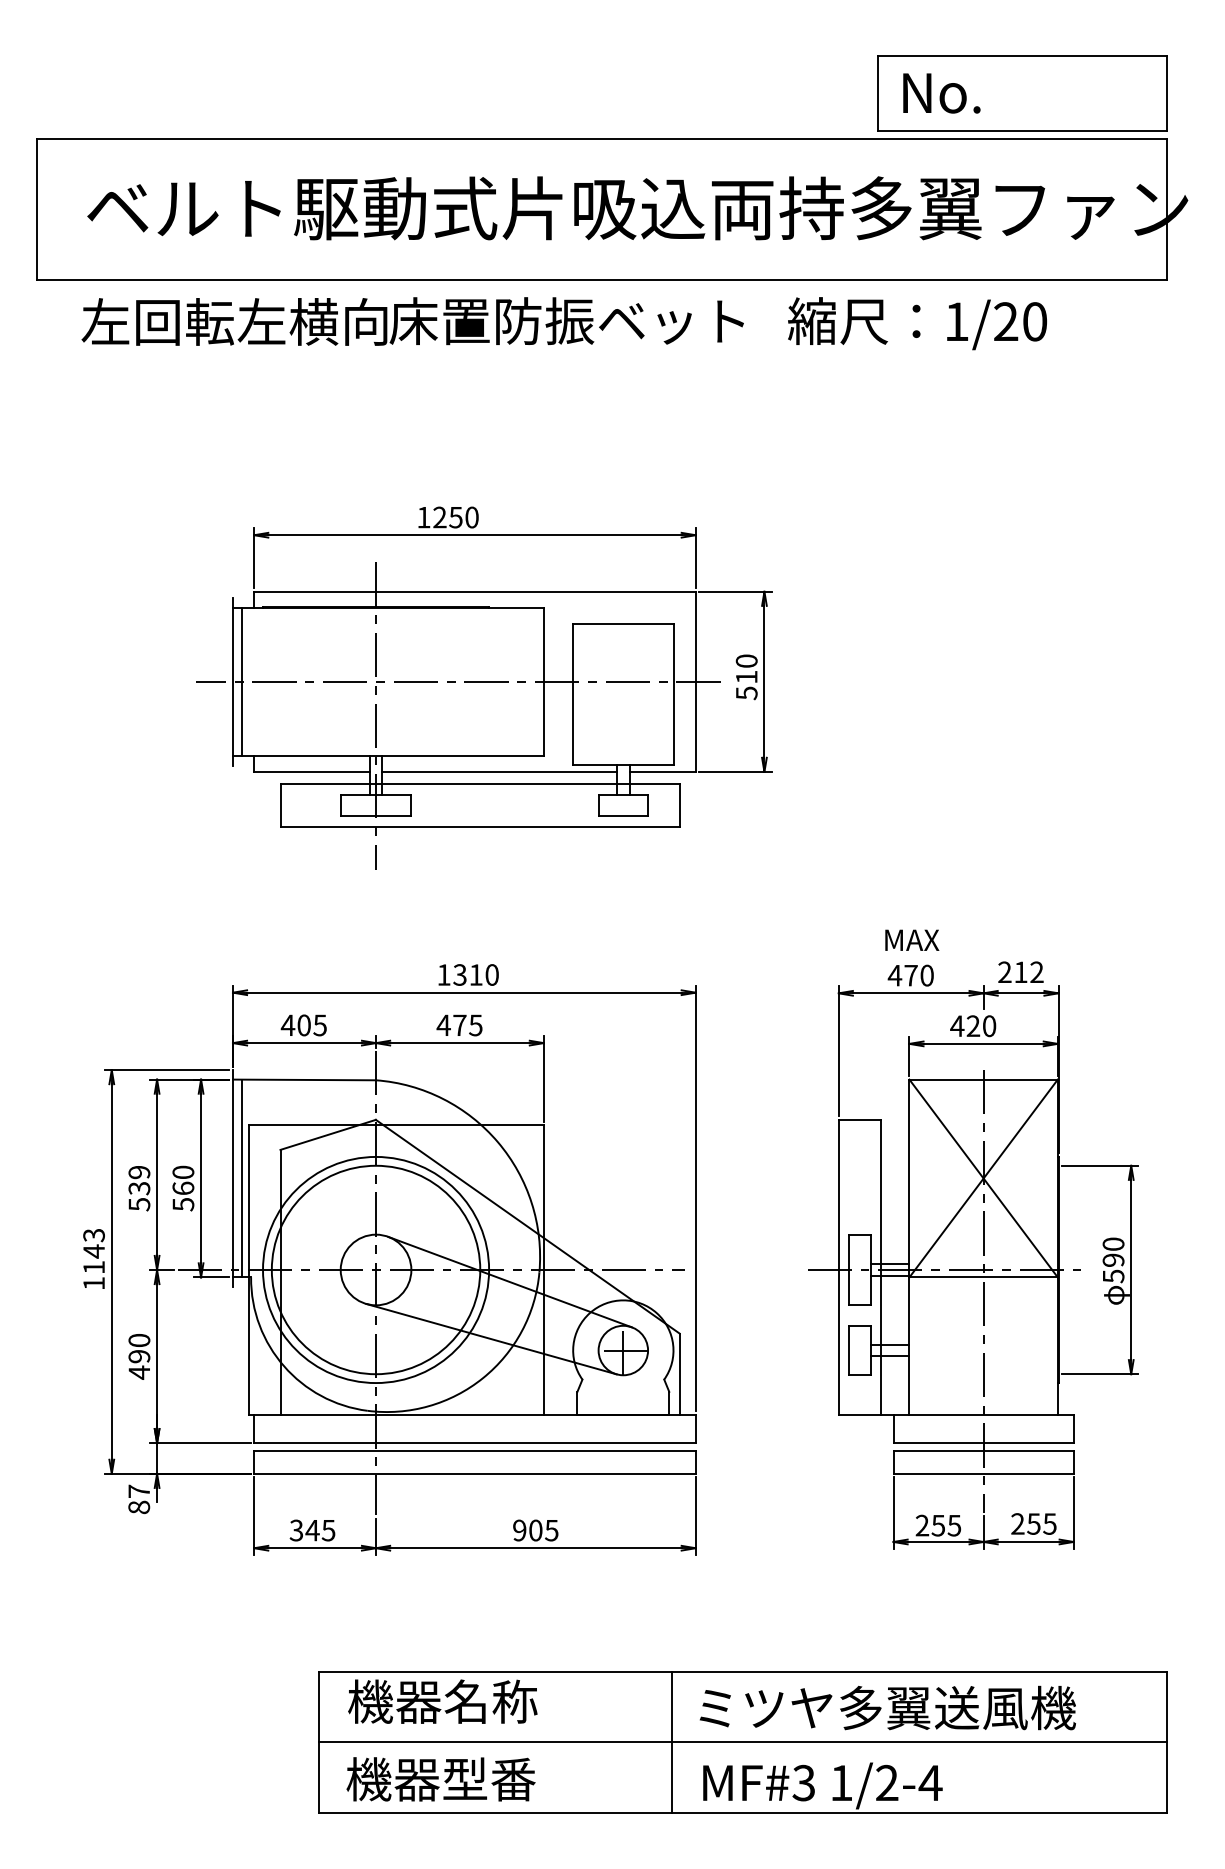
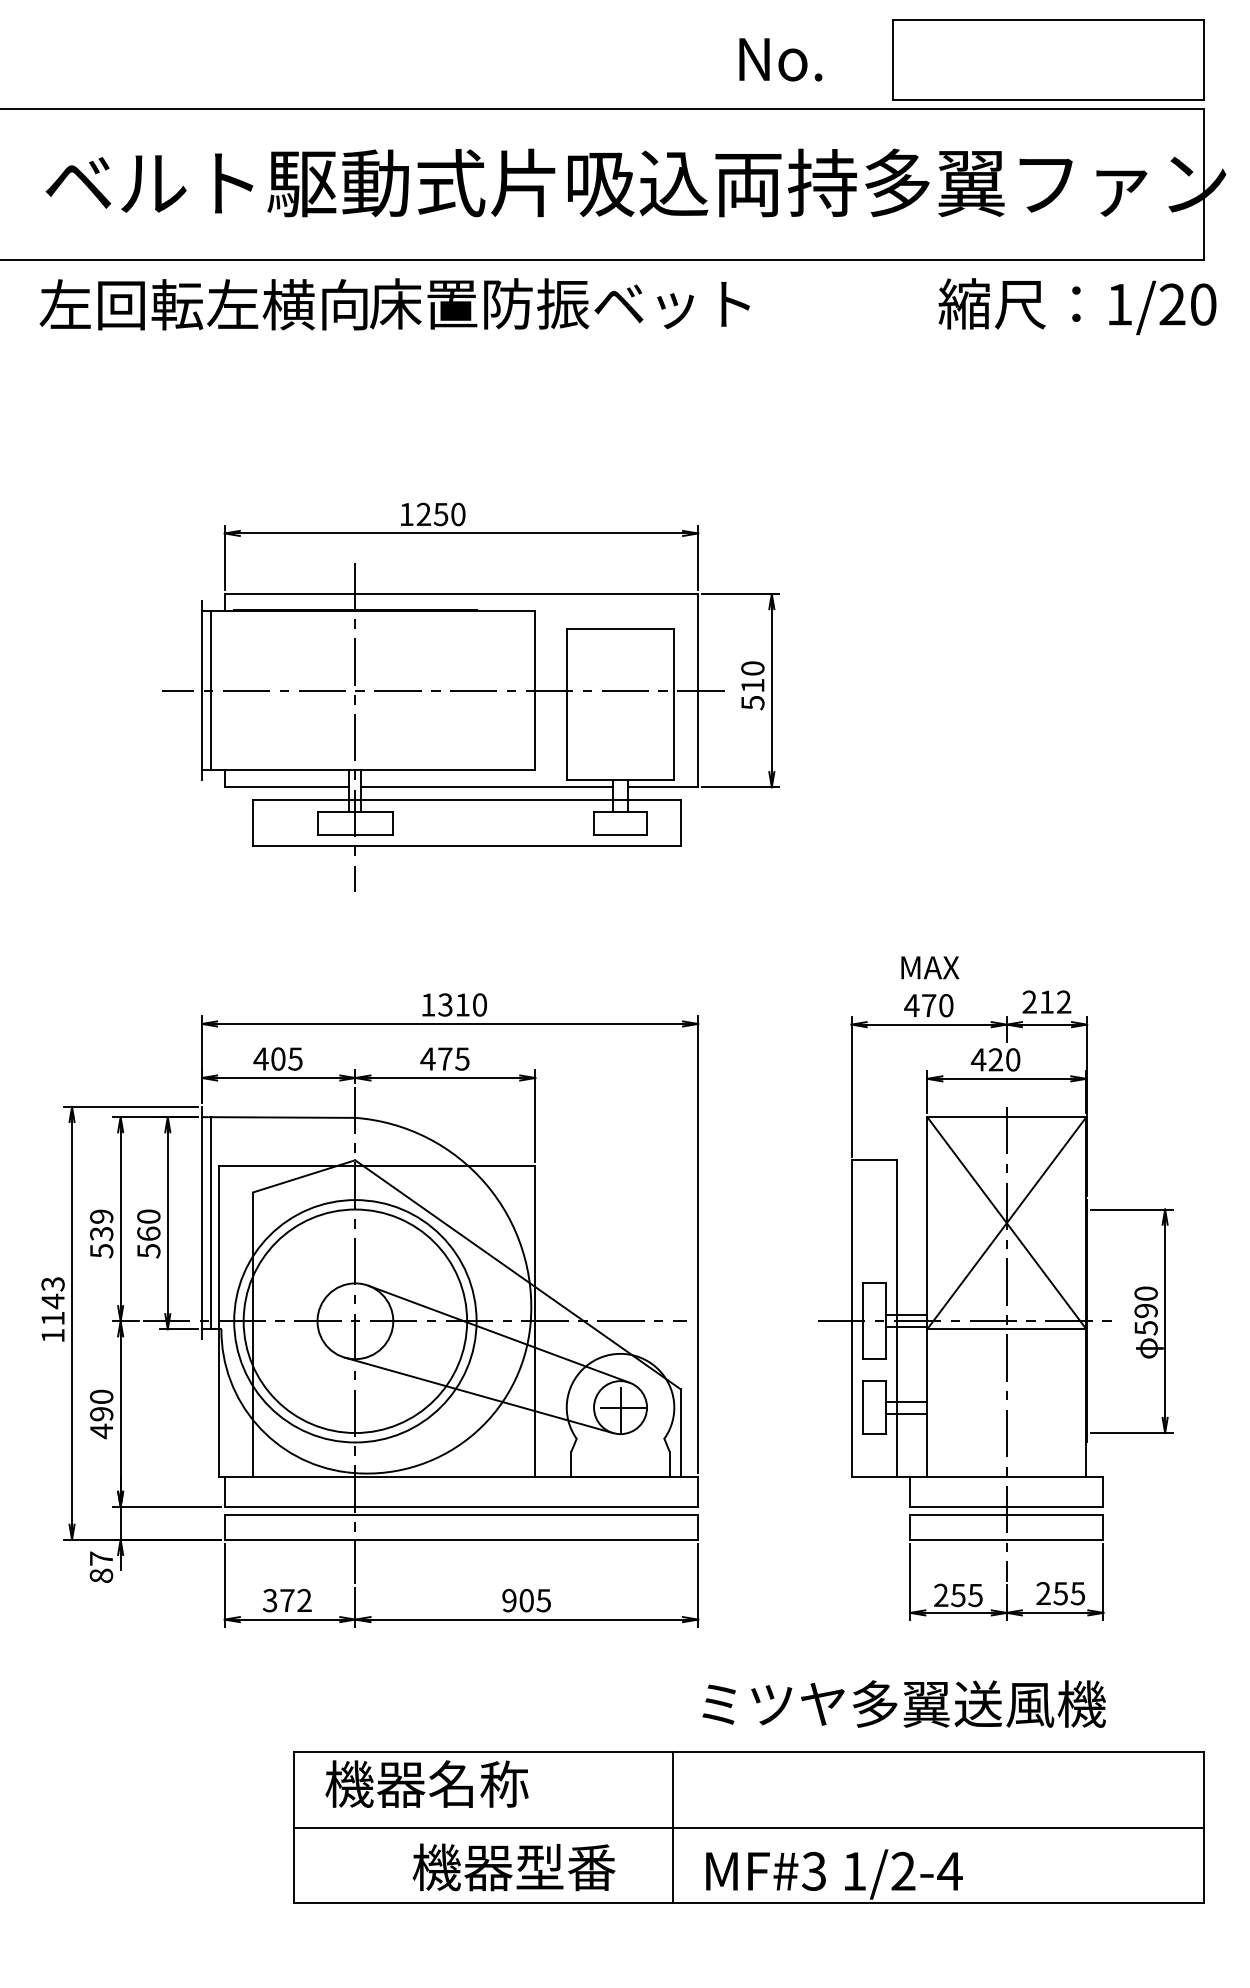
text: (941, 93) -> (780, 59), moved
text: (917, 323) -> (1077, 306), moved
text: (320, 1530) -> (295, 1600), 345 -> 372
text: (887, 1707) -> (903, 1703), moved
text: (440, 1779) -> (513, 1867), moved

